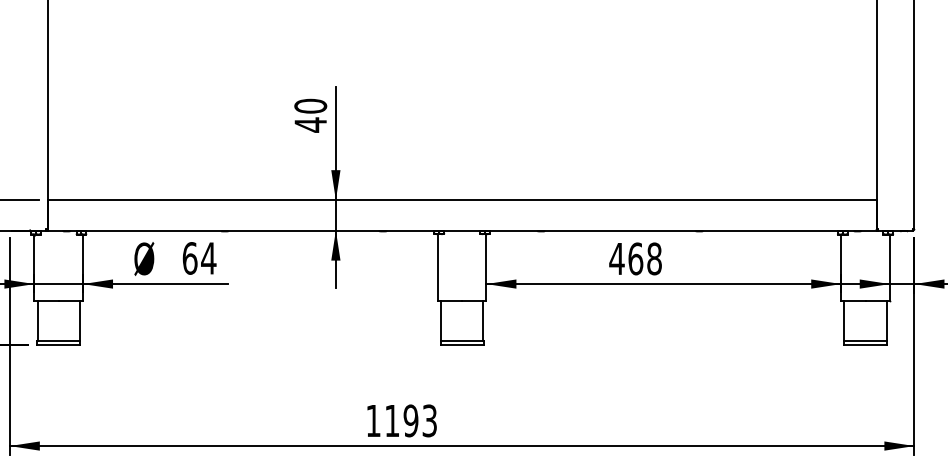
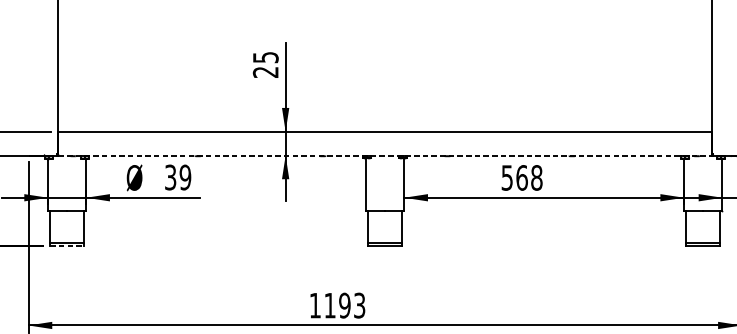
text: (310, 115) -> (265, 64), 40 -> 25
line: (462, 230) -> (385, 155), solid -> dashed
text: (199, 258) -> (178, 177), 64 -> 39
text: (616, 259) -> (506, 178), 468 -> 568
line: (58, 345) -> (66, 246), solid -> dashed

